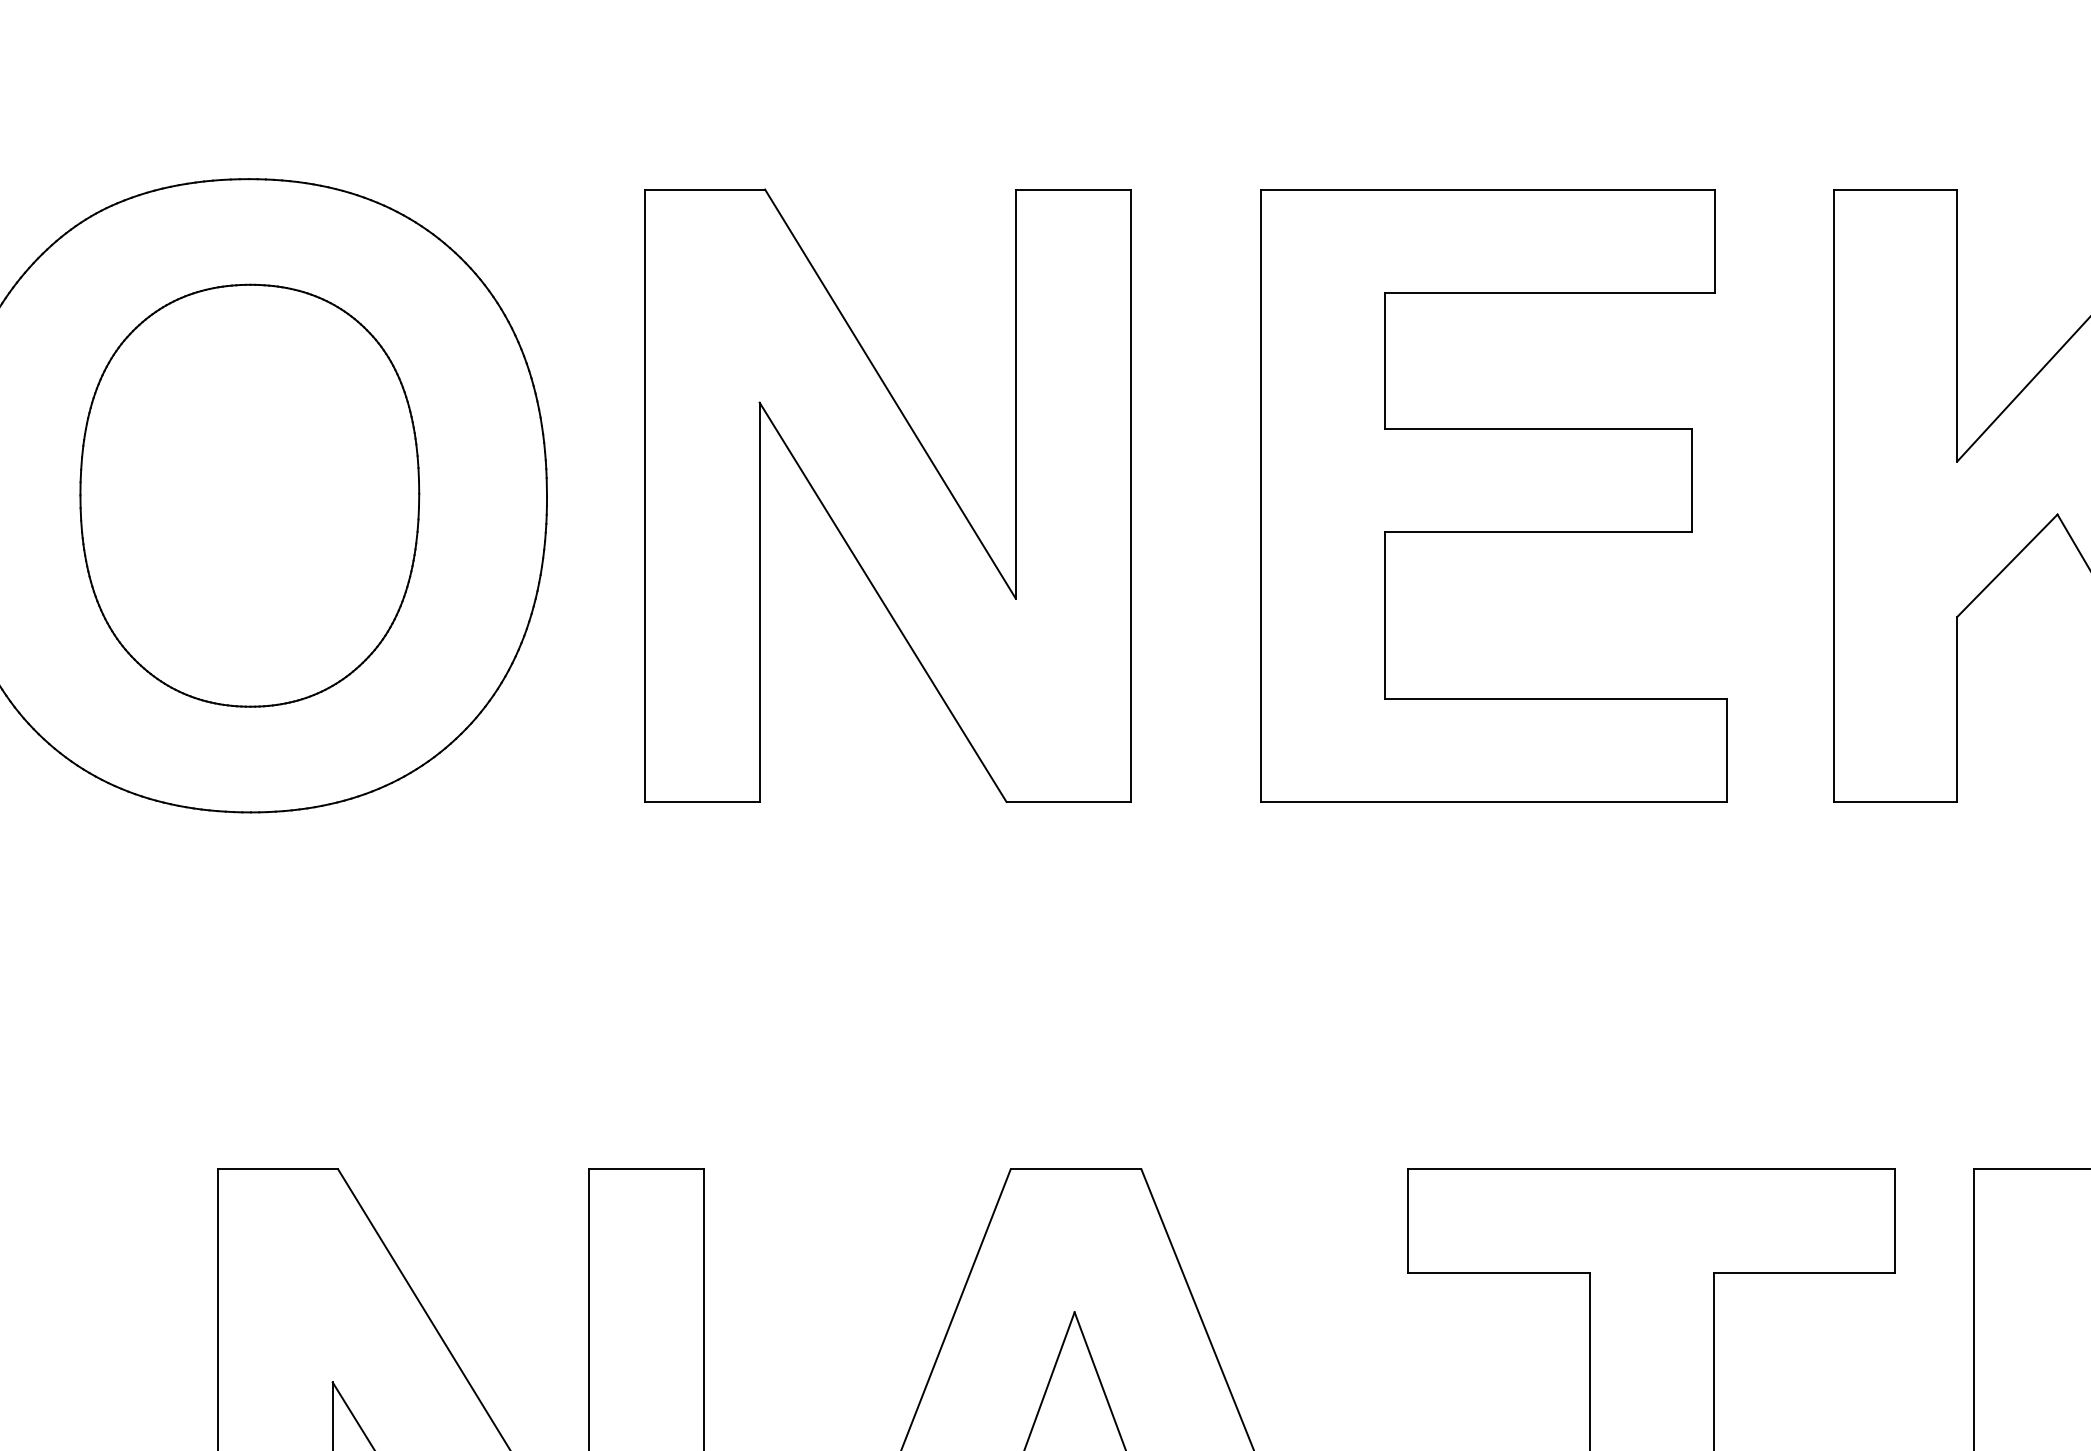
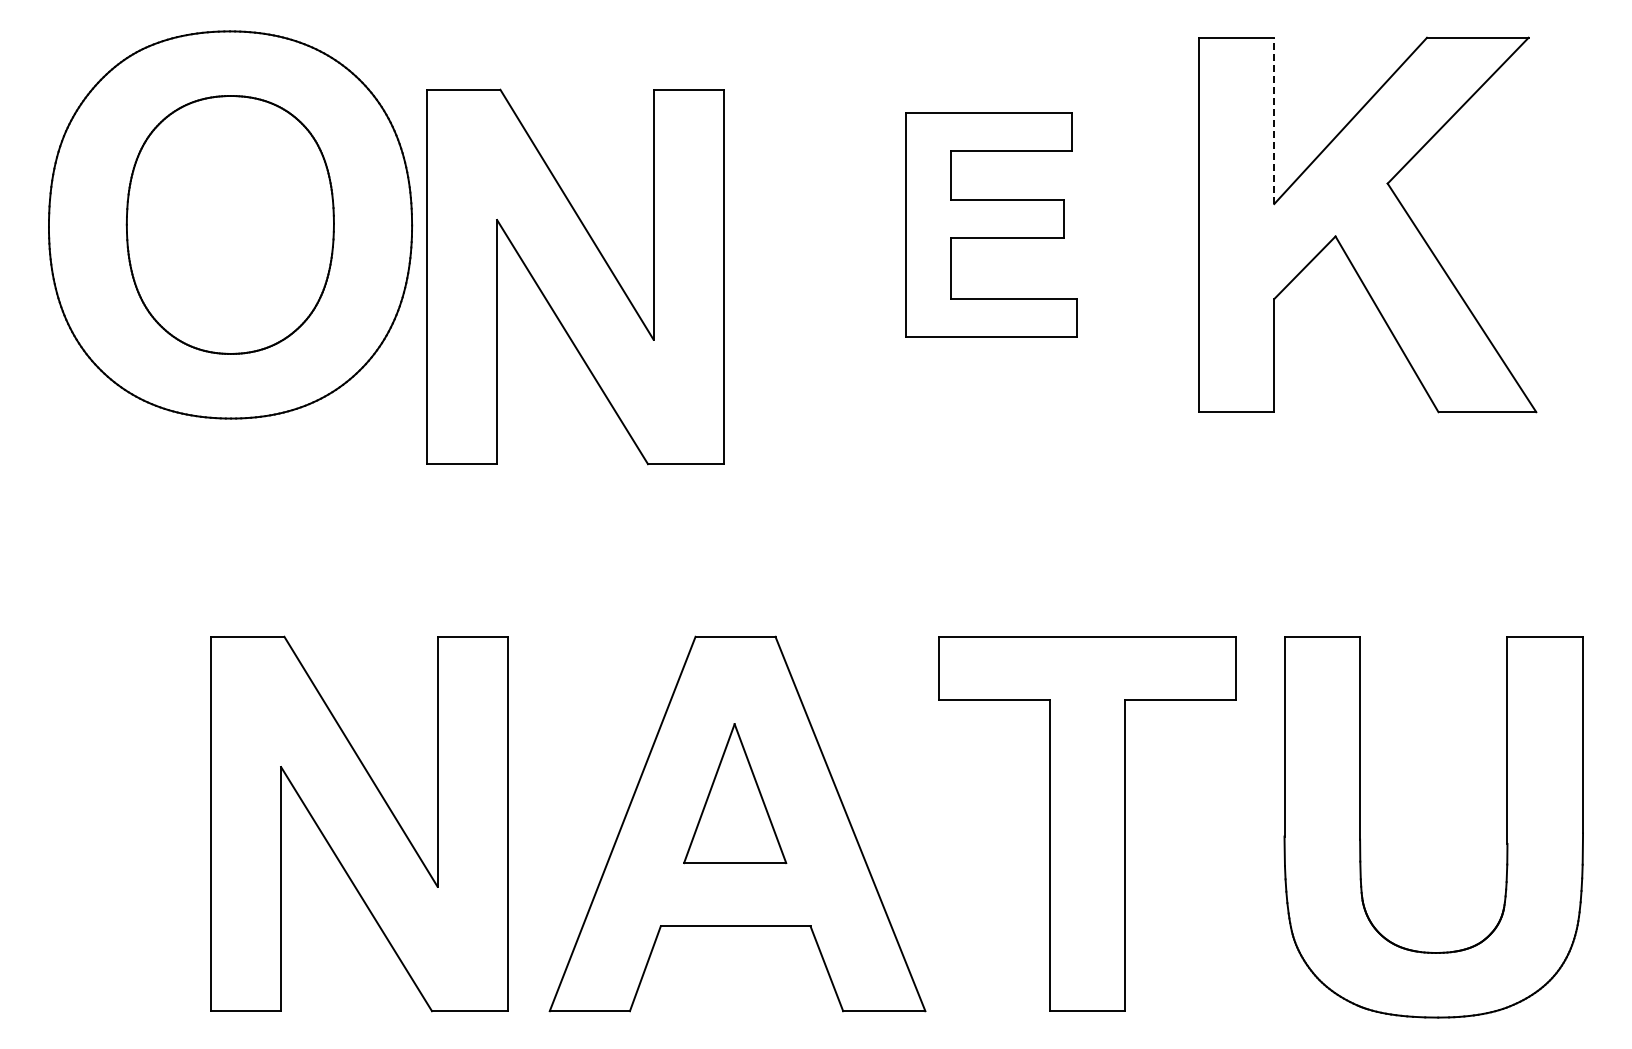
line: (1957, 324) -> (1274, 120), solid -> dashed
part: (887, 494) -> (575, 276), moved
part: (1494, 494) -> (991, 224), size x0.6

